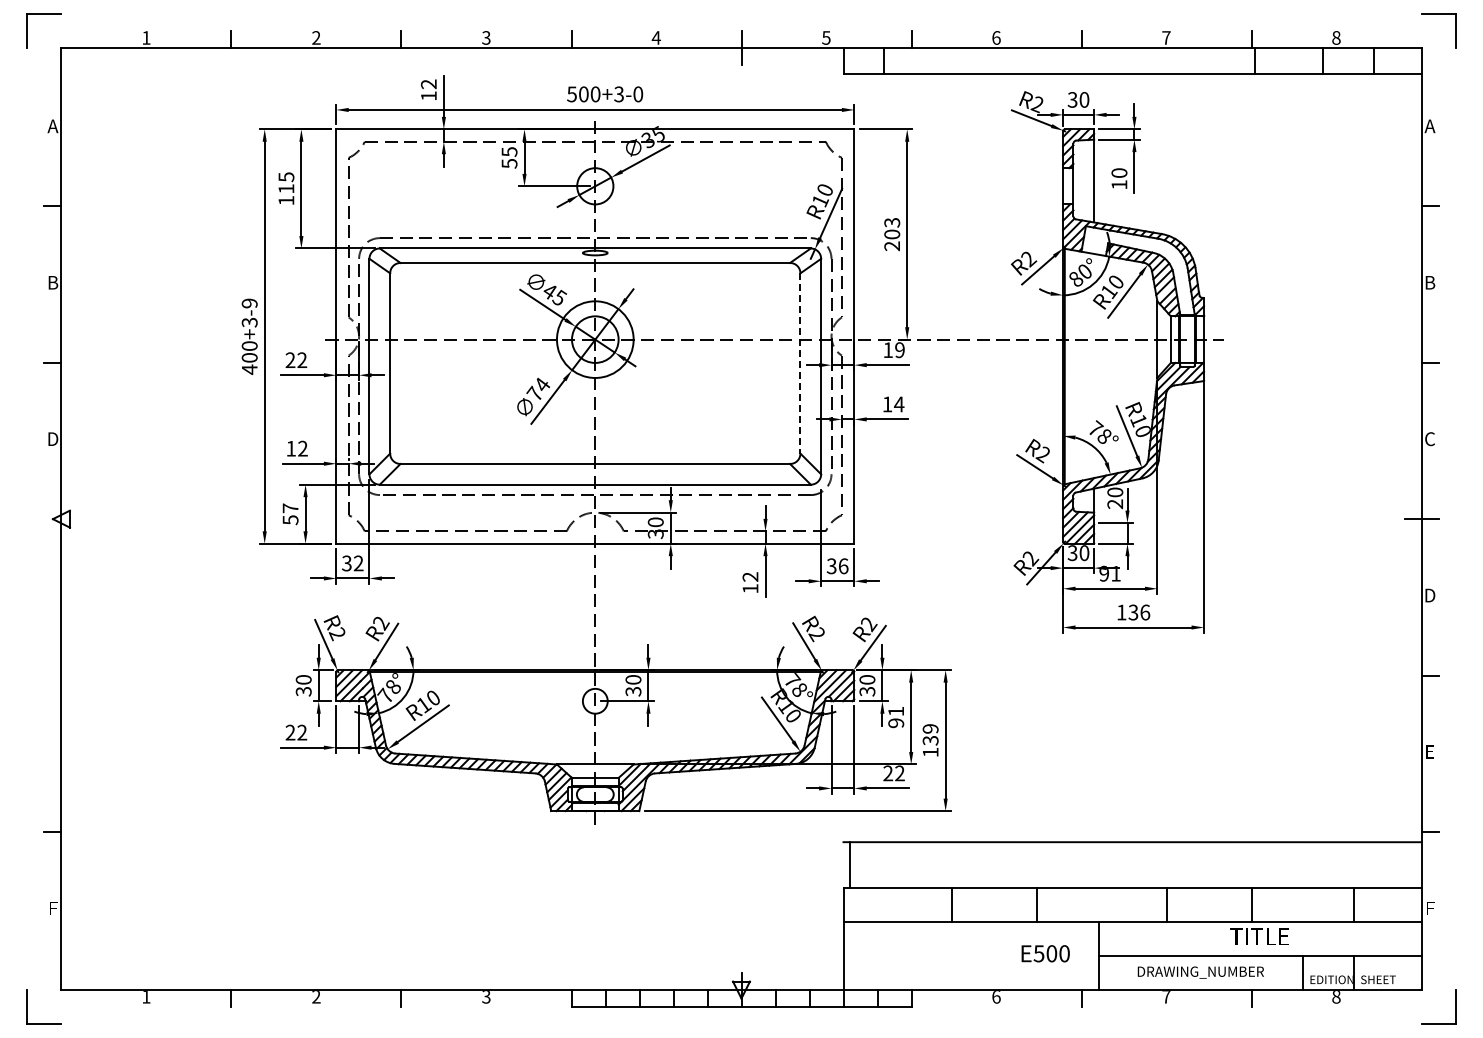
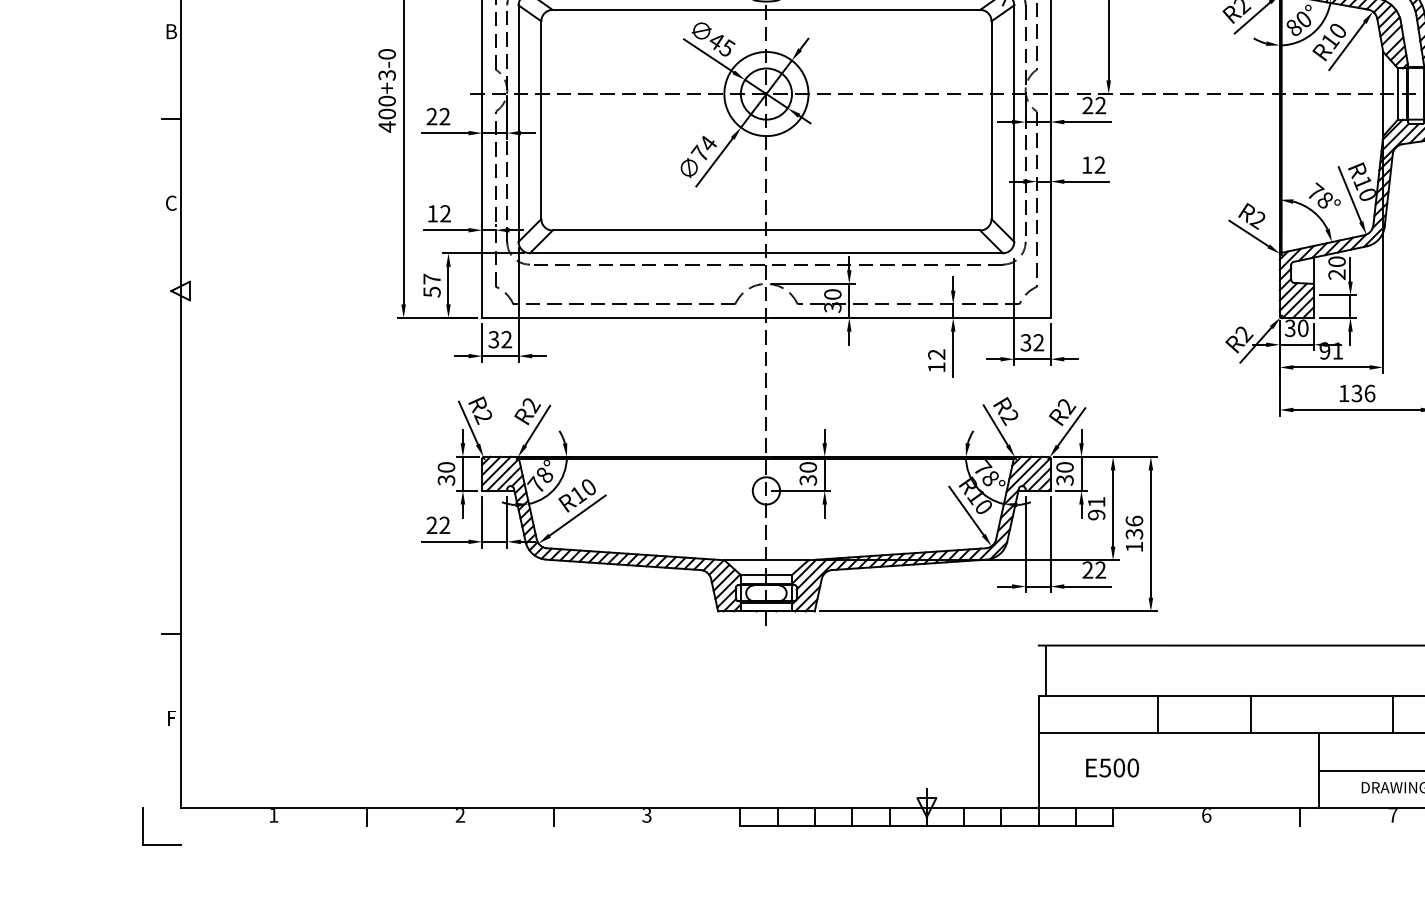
text: (249, 303) -> (386, 54), 400+3-9 -> 400+3-0
text: (893, 350) -> (1093, 105), 19 -> 22
line: (800, 363) -> (991, 120), dashed -> solid
text: (899, 404) -> (1100, 165), 14 -> 12
text: (53, 439) -> (171, 203), D -> C
text: (843, 566) -> (1038, 343), 36 -> 32
text: (930, 728) -> (1134, 520), 139 -> 136
text: (1045, 953) -> (1112, 767), moved

